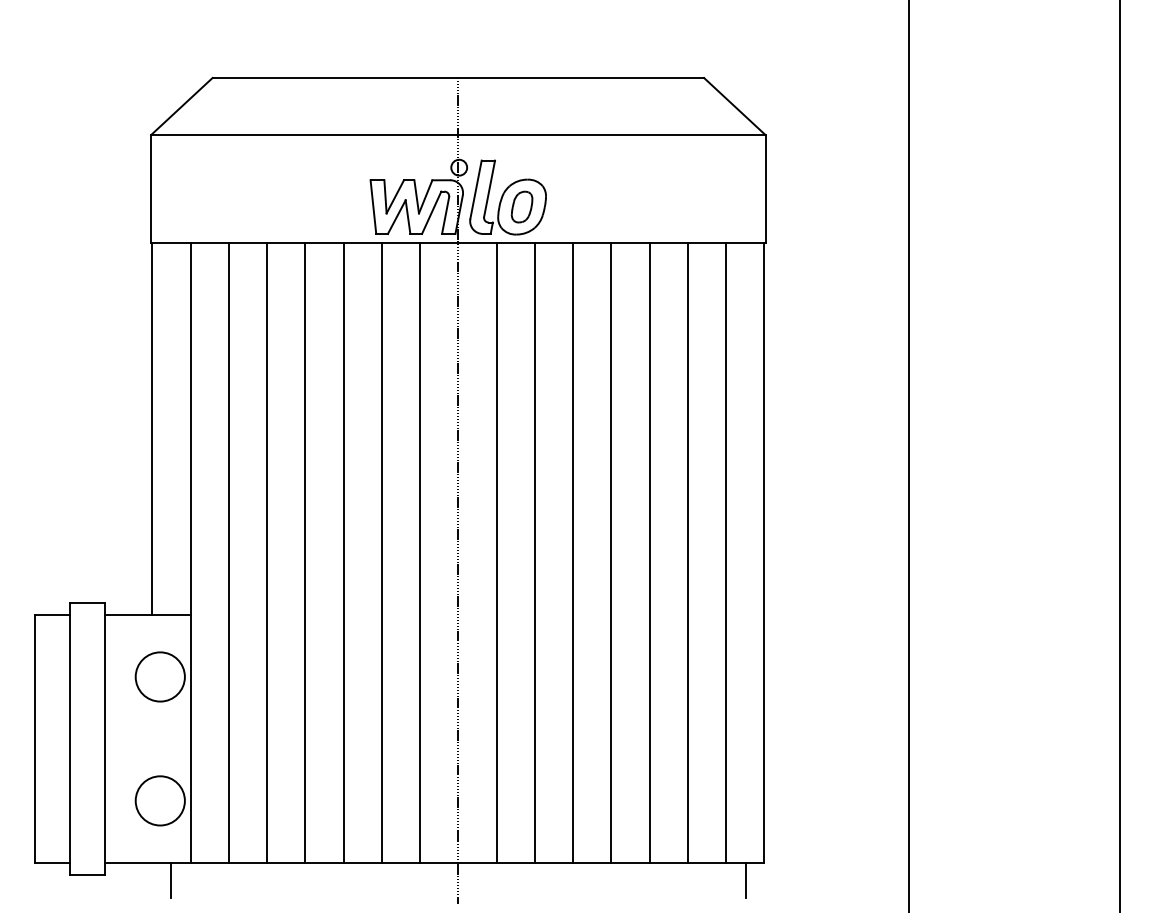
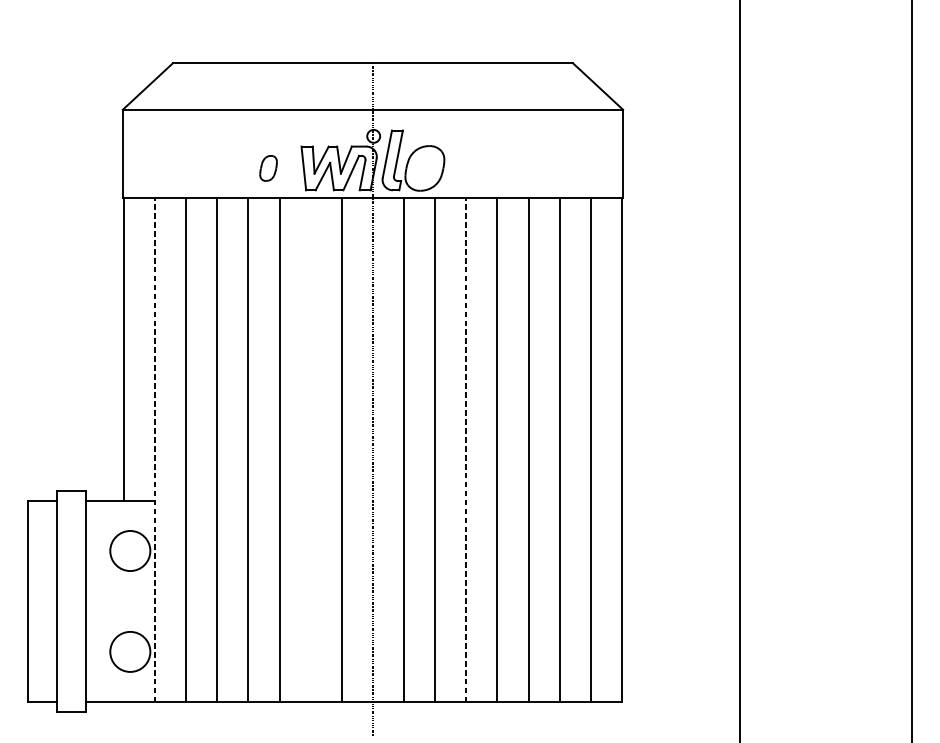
part: (521, 206) -> (268, 167), moved
line: (381, 552) -> (310, 449), removed
line: (190, 553) -> (154, 450), solid -> dashed
line: (573, 553) -> (466, 450), solid -> dashed
line: (171, 880) -> (139, 716), removed
line: (745, 880) -> (606, 716), removed

